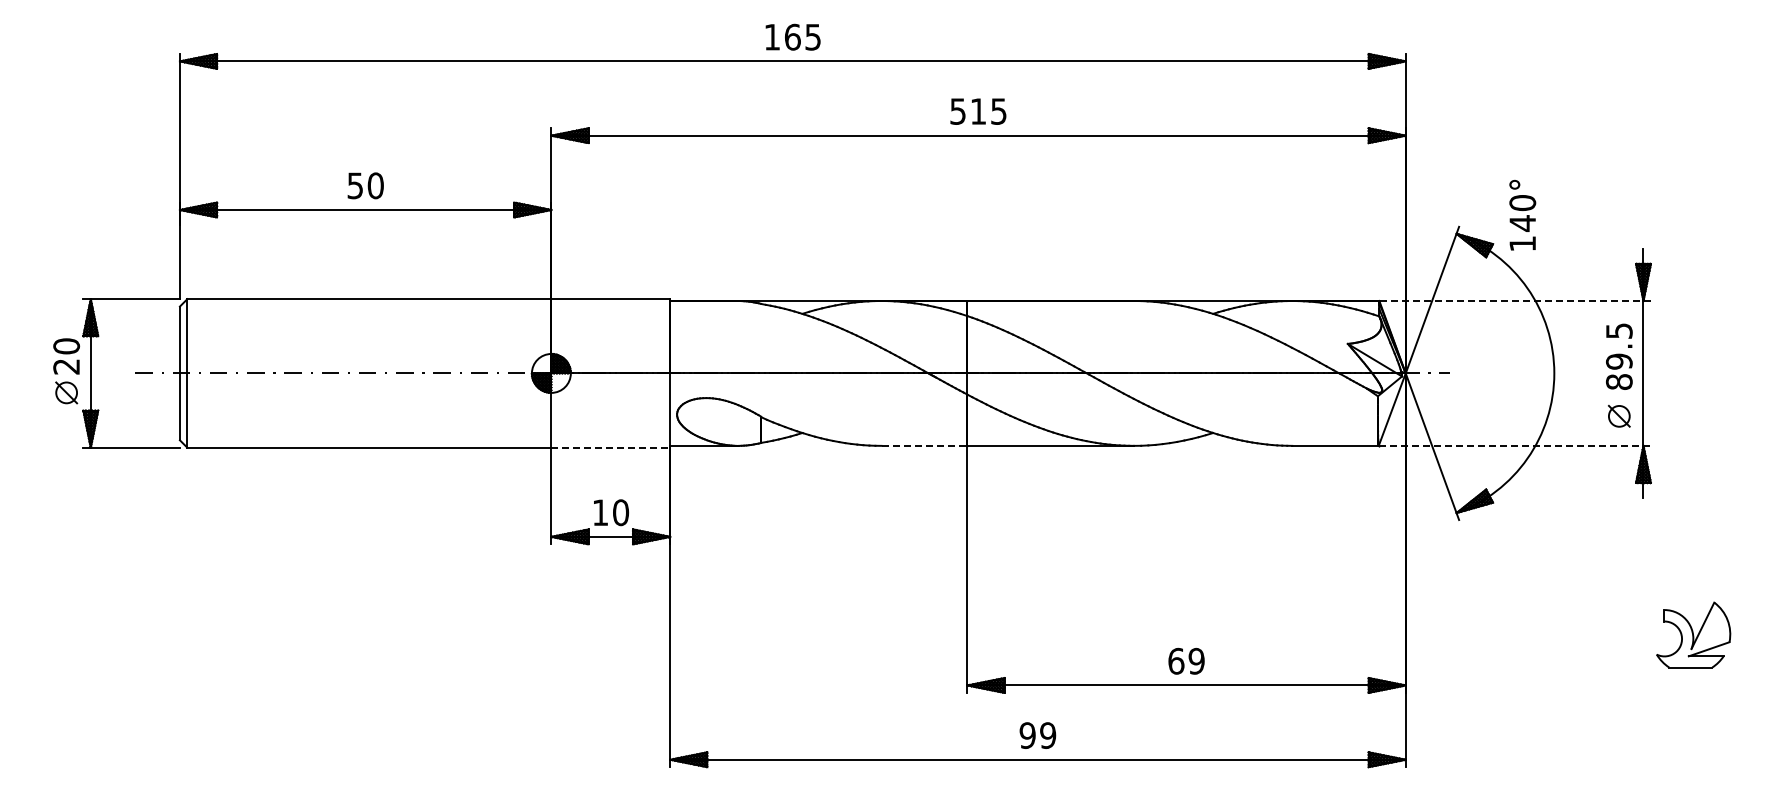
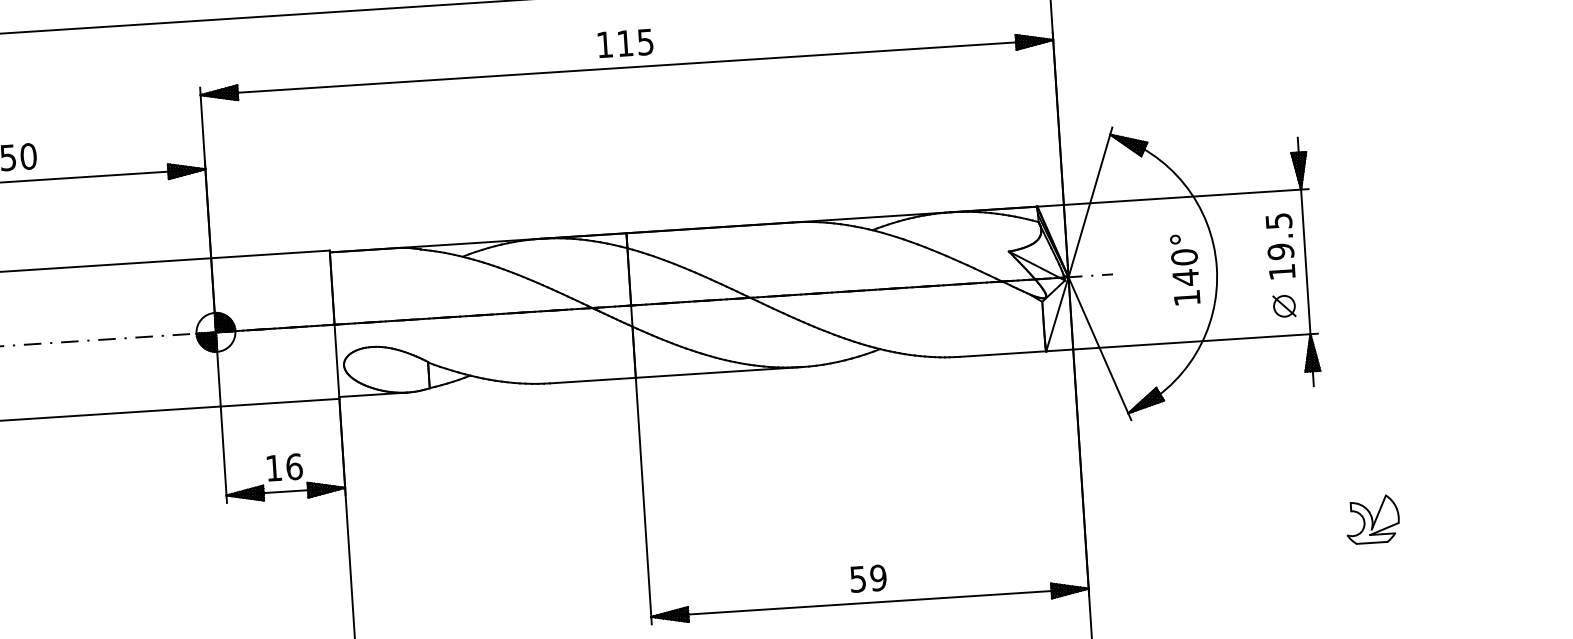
text: (957, 111) -> (604, 44), 515 -> 115
text: (1522, 215) -> (1185, 269), moved
line: (1515, 301) -> (1173, 198), dashed -> solid
text: (1619, 381) -> (1282, 271), 89.5 -> 19.5
line: (924, 445) -> (592, 380), dashed -> solid
line: (1515, 445) -> (1182, 342), dashed -> solid
line: (611, 447) -> (280, 402), dashed -> solid
text: (621, 512) -> (294, 466), 10 -> 16
part: (1693, 634) -> (1372, 519), size x0.71
text: (1176, 660) -> (858, 578), 69 -> 59

